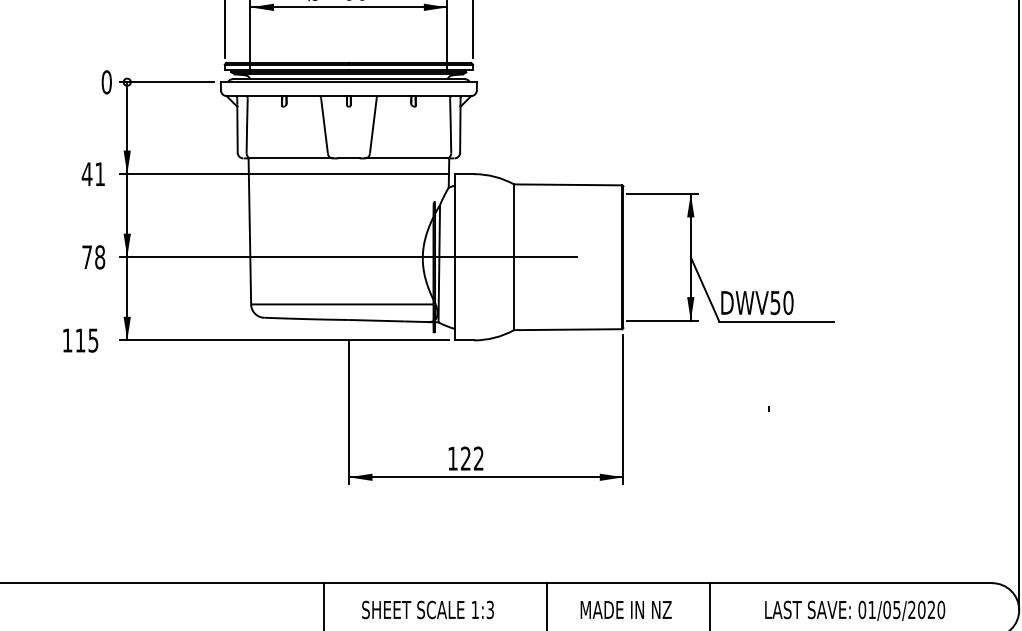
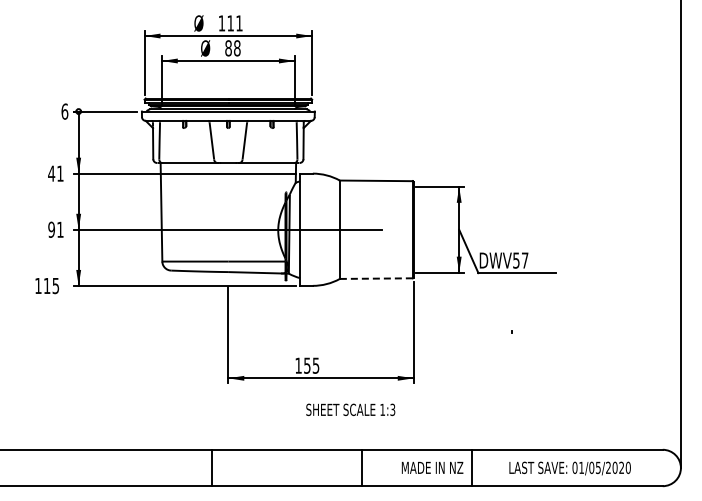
text: (106, 82) -> (64, 111), 0 -> 6
text: (92, 256) -> (55, 229), 78 -> 91
text: (787, 302) -> (524, 260), DWV50 -> DWV57
line: (568, 329) -> (376, 278), solid -> dashed
text: (472, 458) -> (311, 365), 122 -> 155
text: (427, 609) -> (350, 409), moved
text: (626, 609) -> (432, 467), moved

